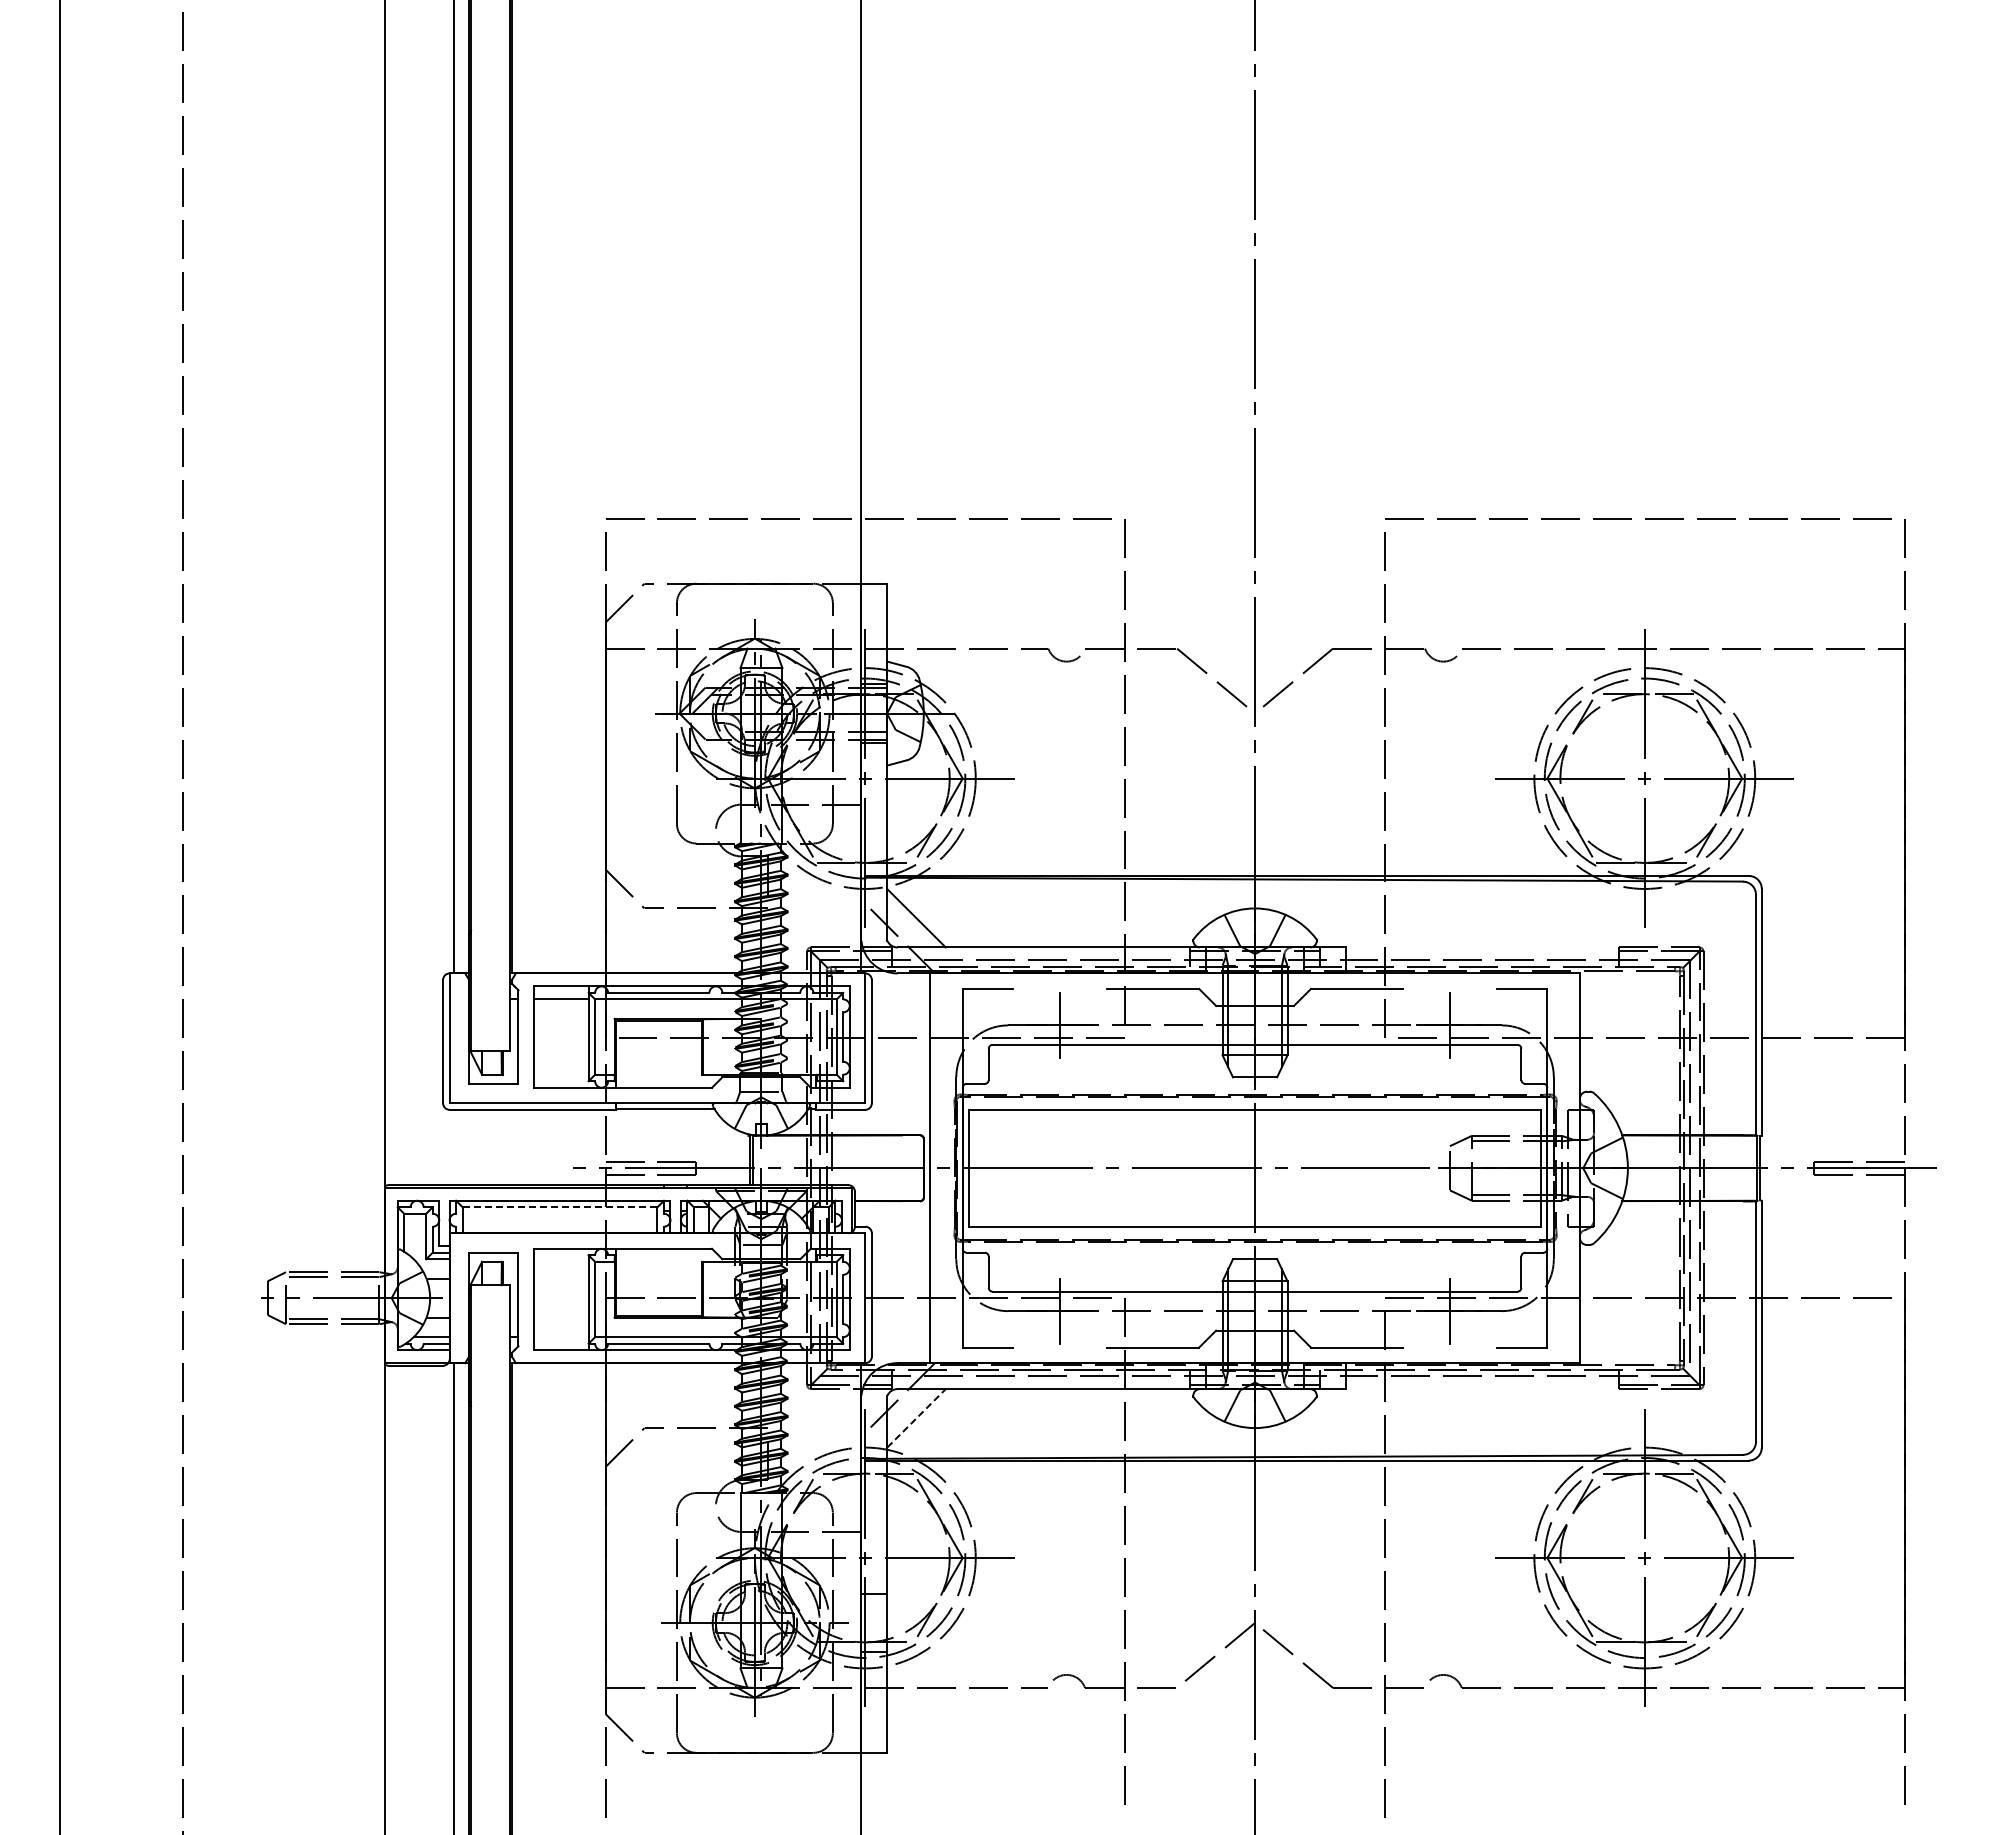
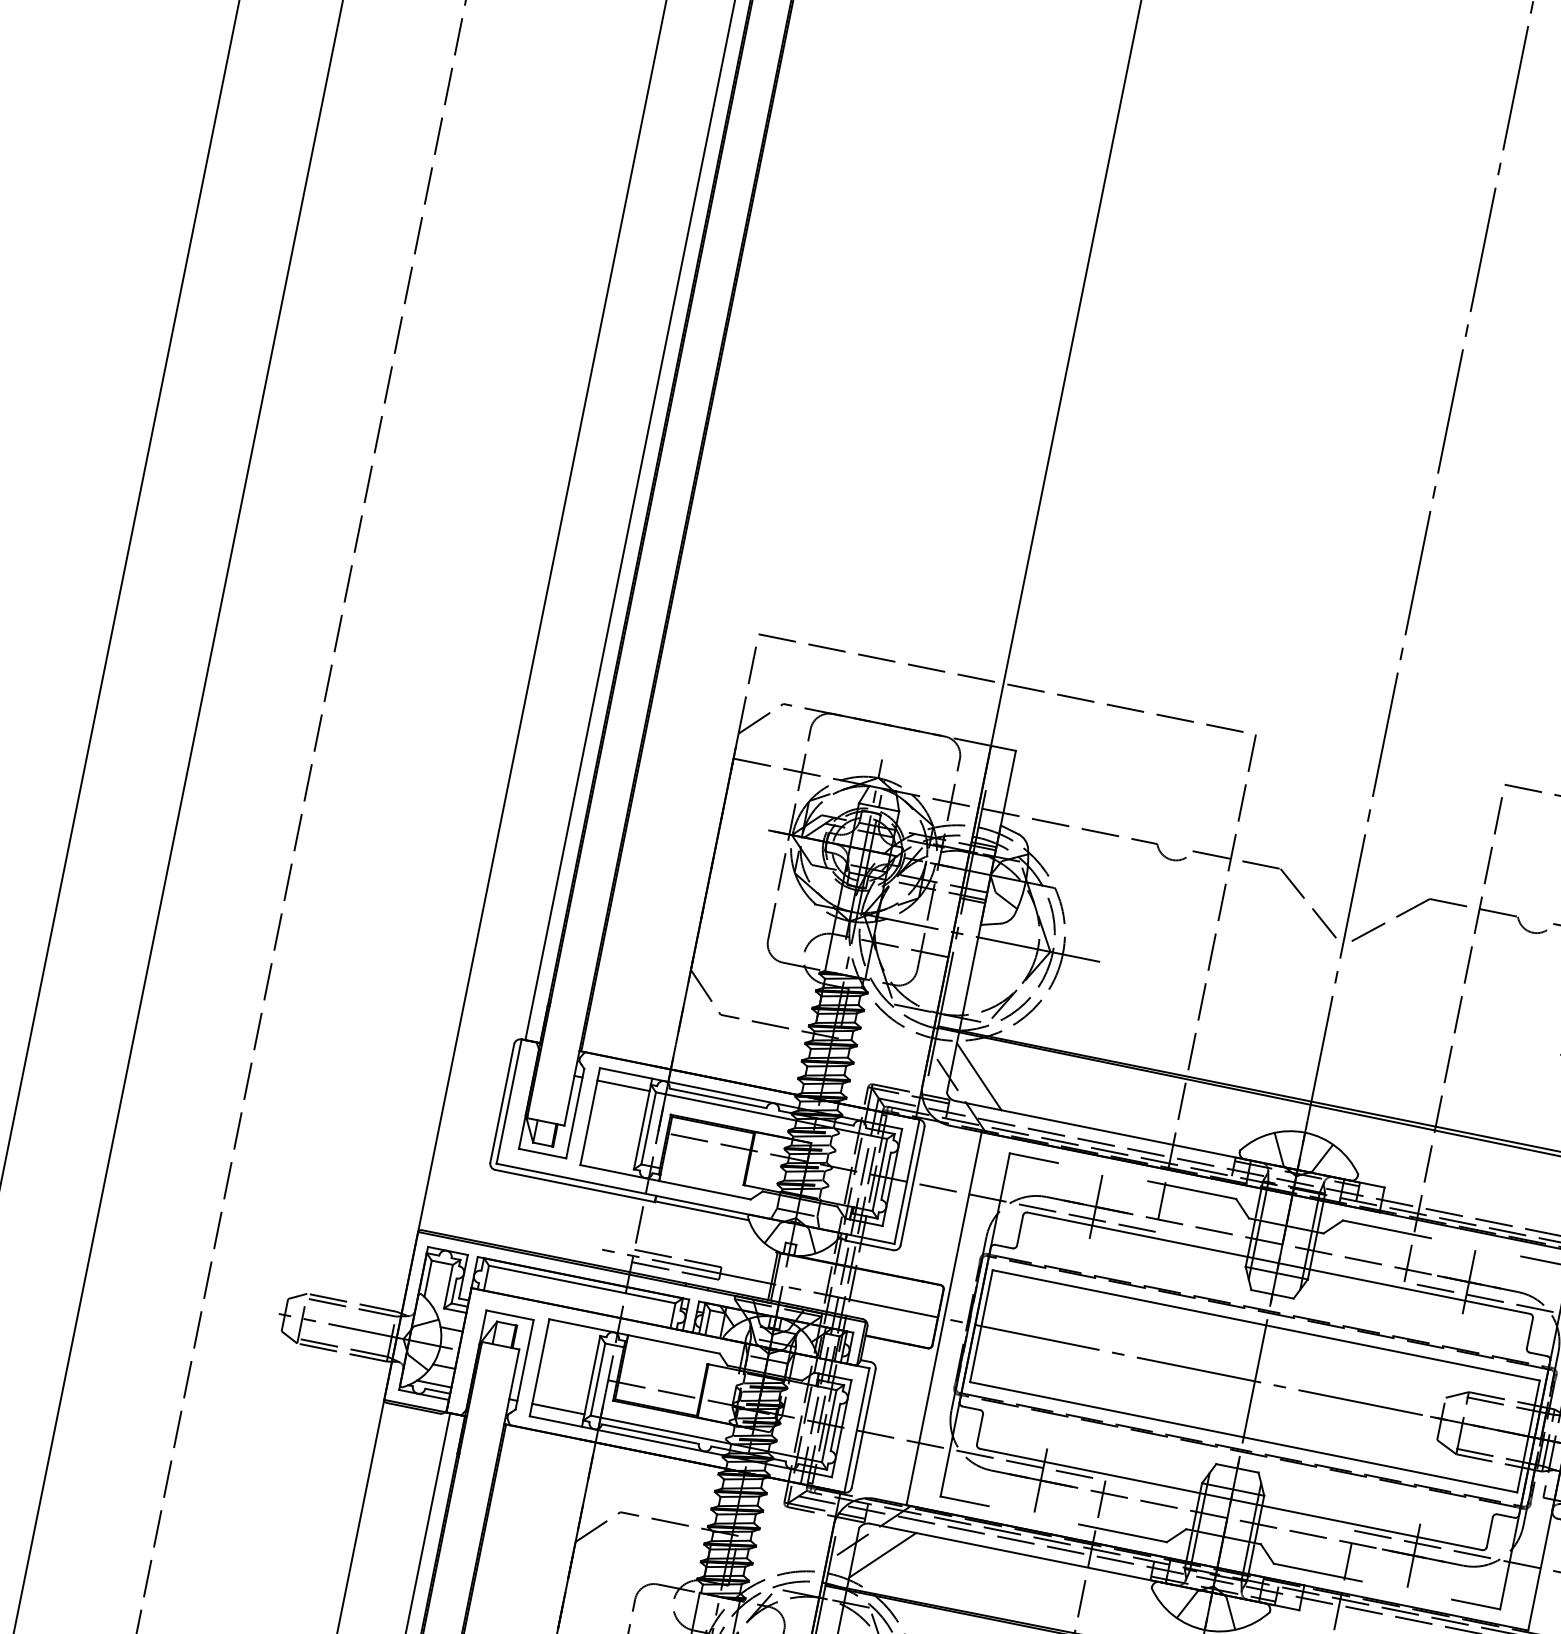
line: (559, 1207) -> (581, 1284), dashed -> solid
line: (561, 1337) -> (558, 1409), added
line: (916, 1417) -> (882, 1554), dashed -> solid

